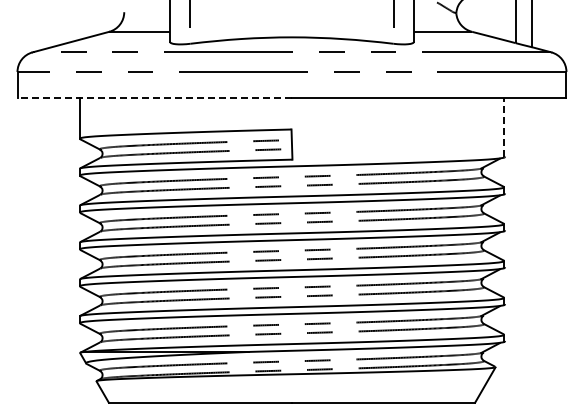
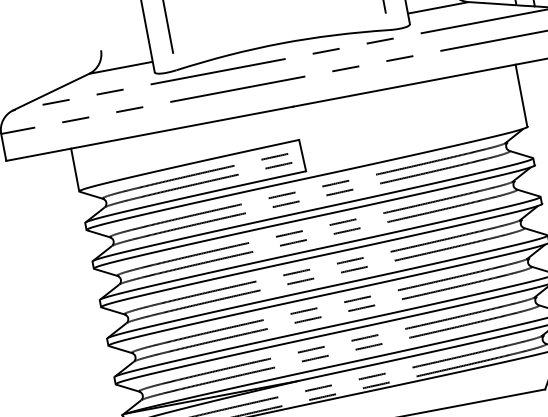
line: (154, 97) -> (149, 133), dashed -> solid
line: (504, 127) -> (521, 95), dashed -> solid

